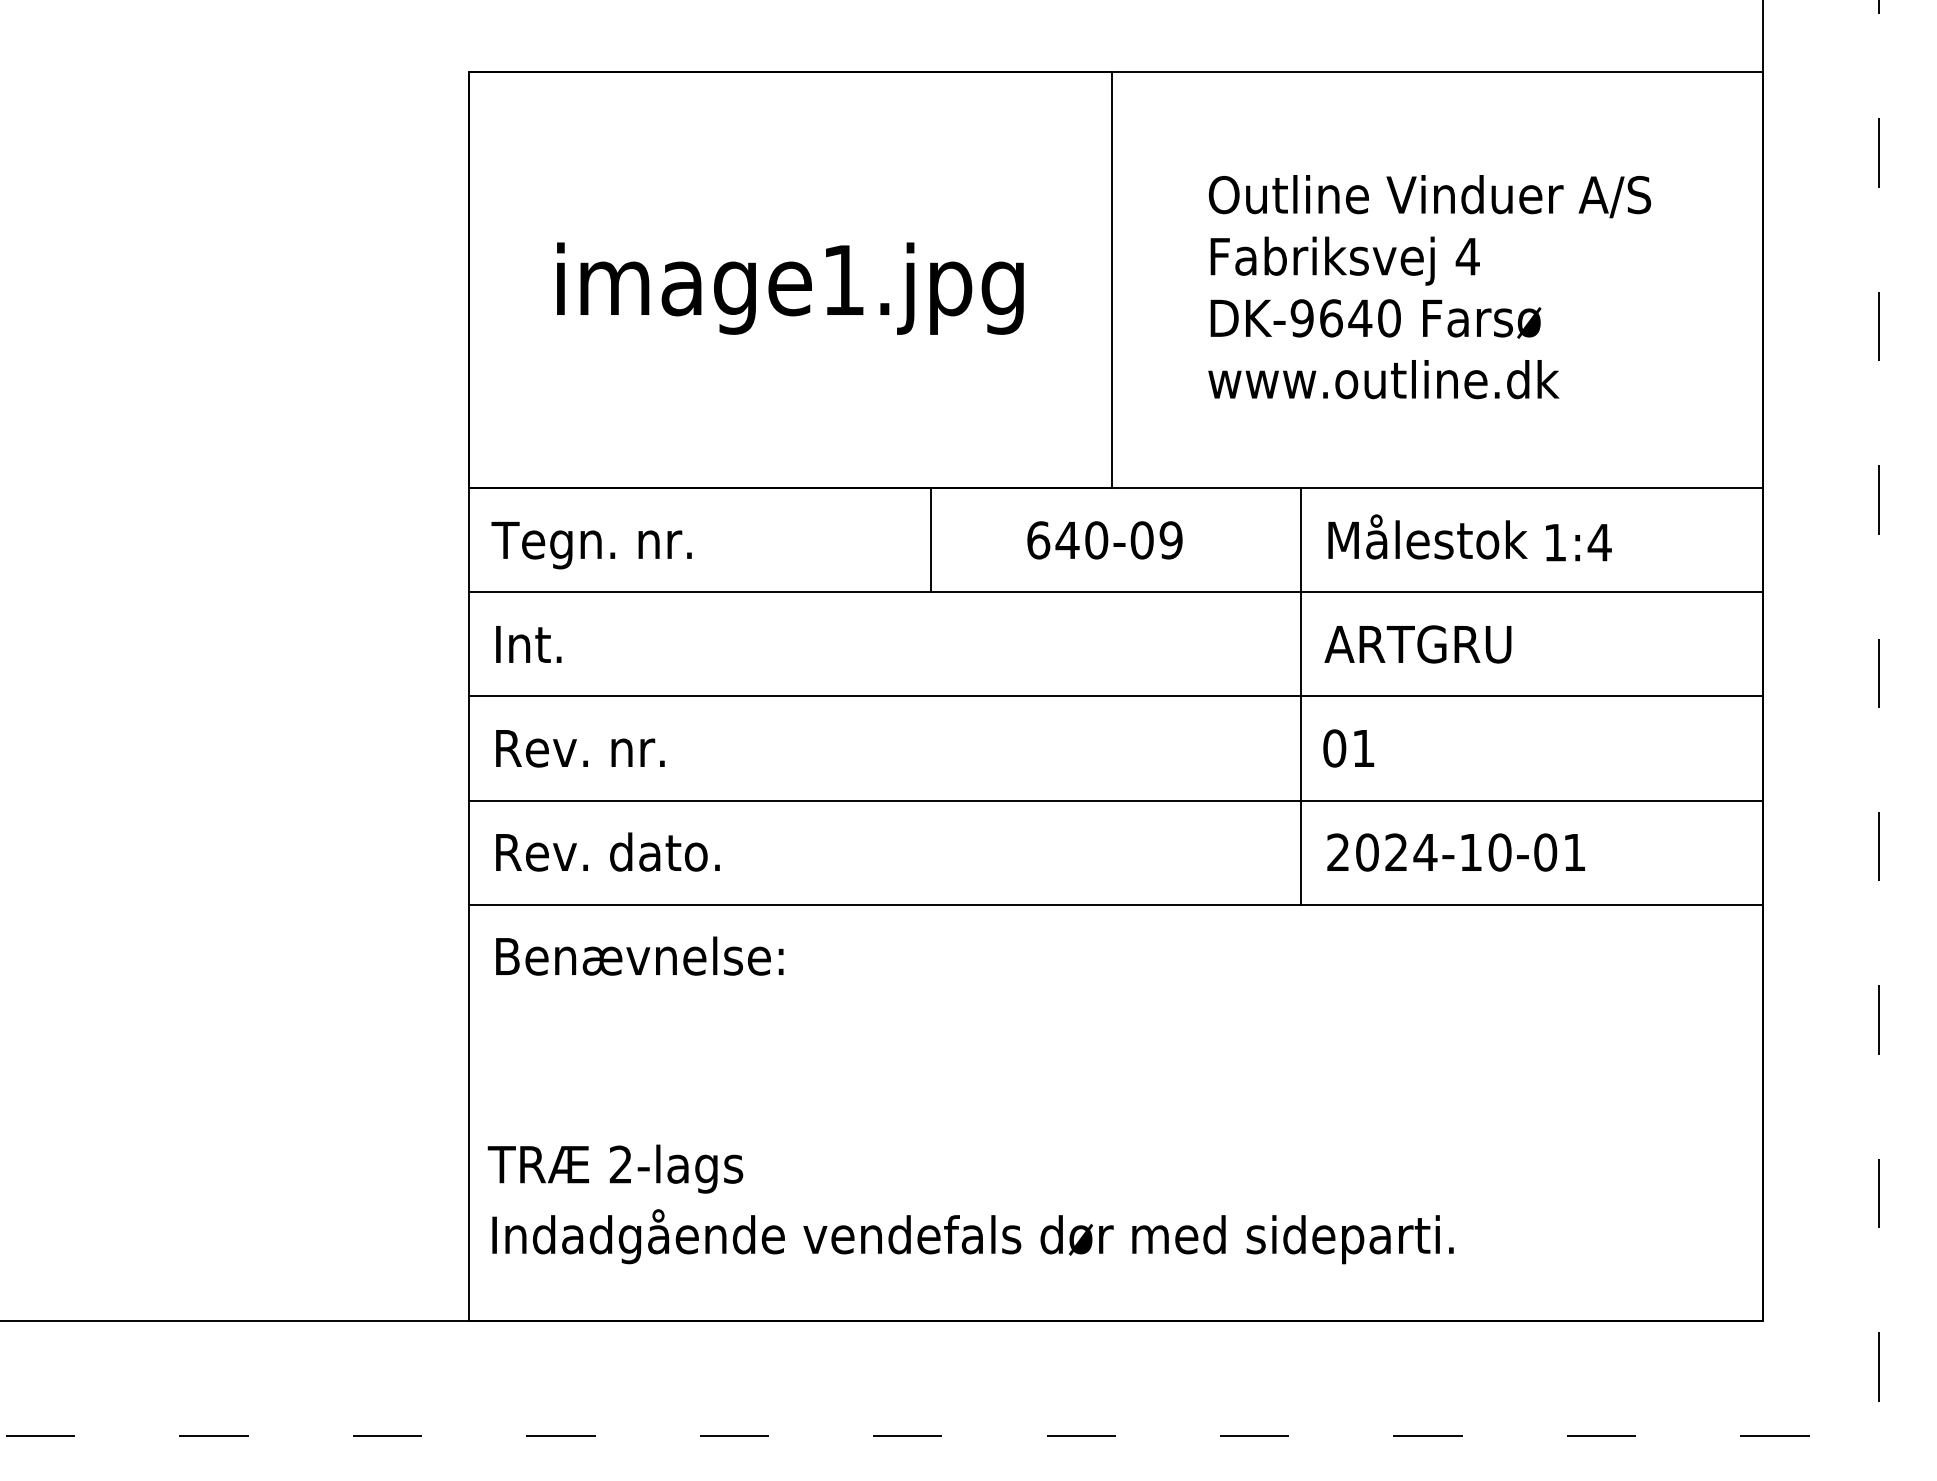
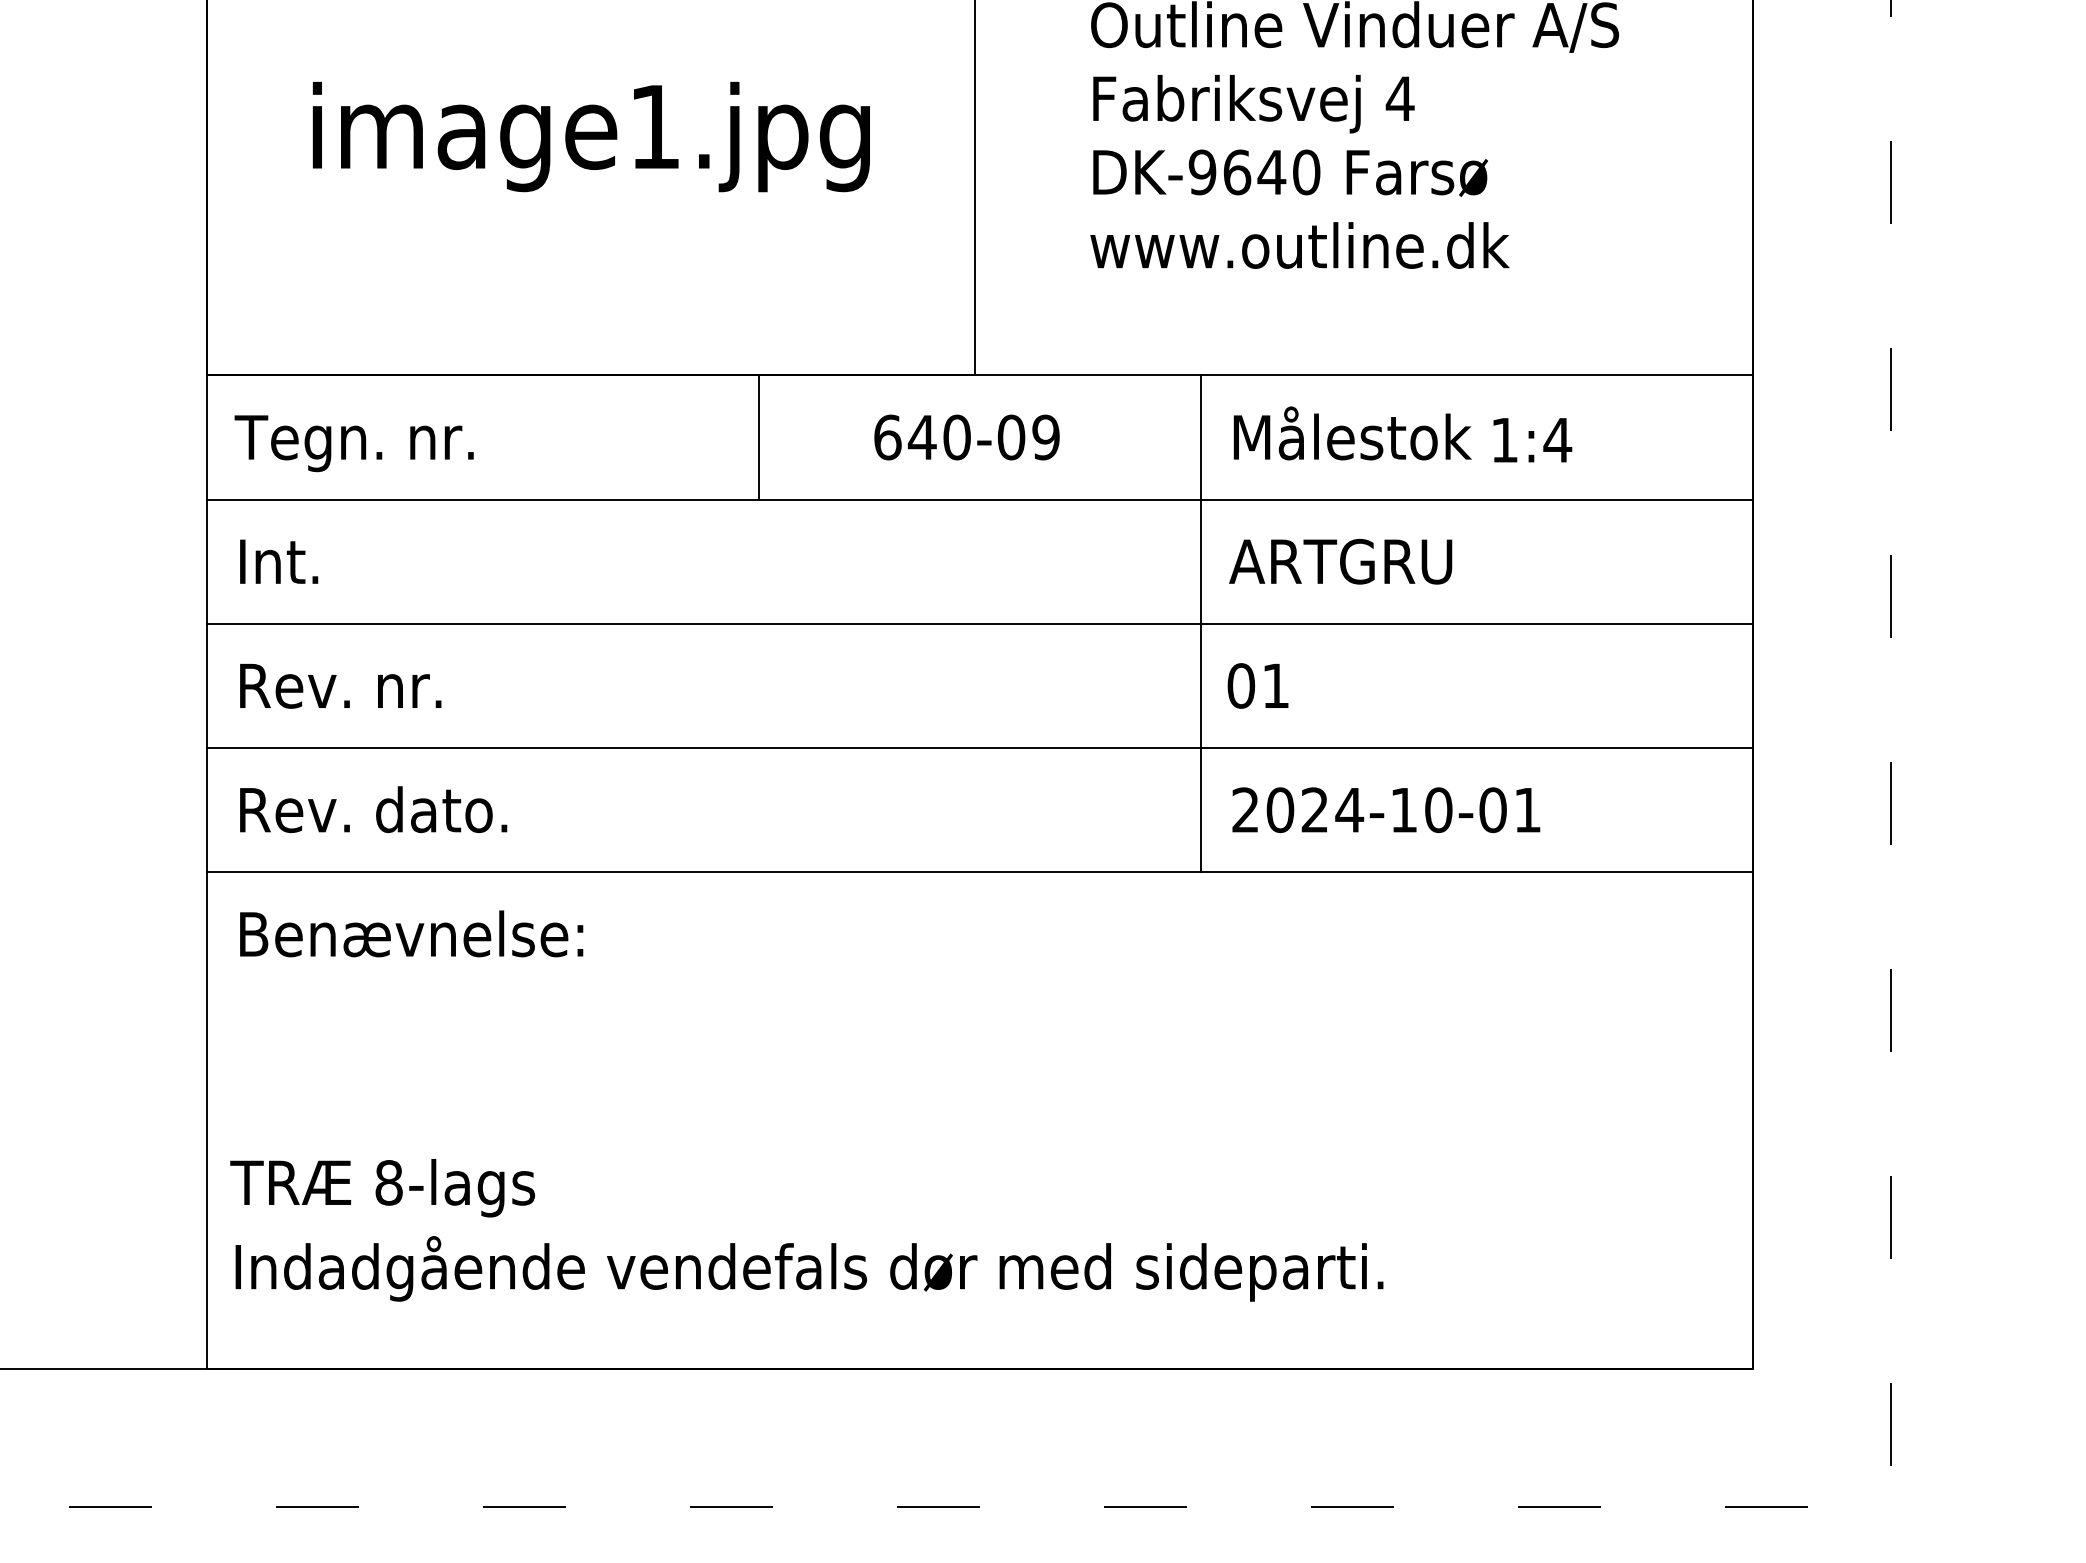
text: (620, 1164) -> (388, 1182), 2-lags -> 8-lags

